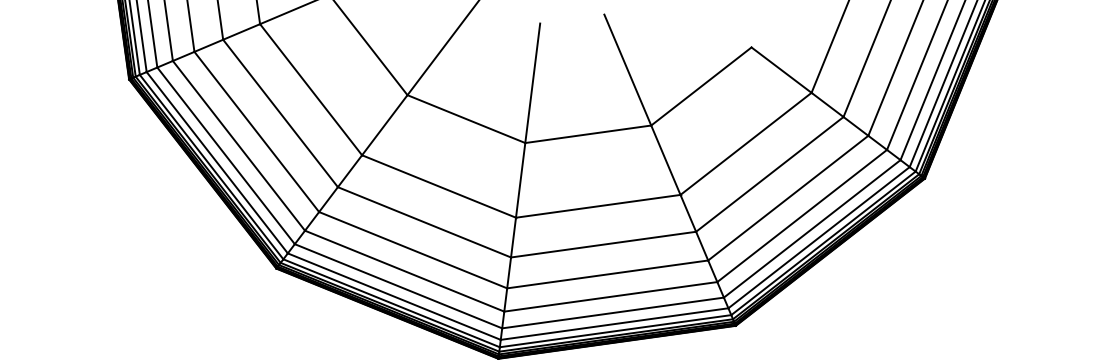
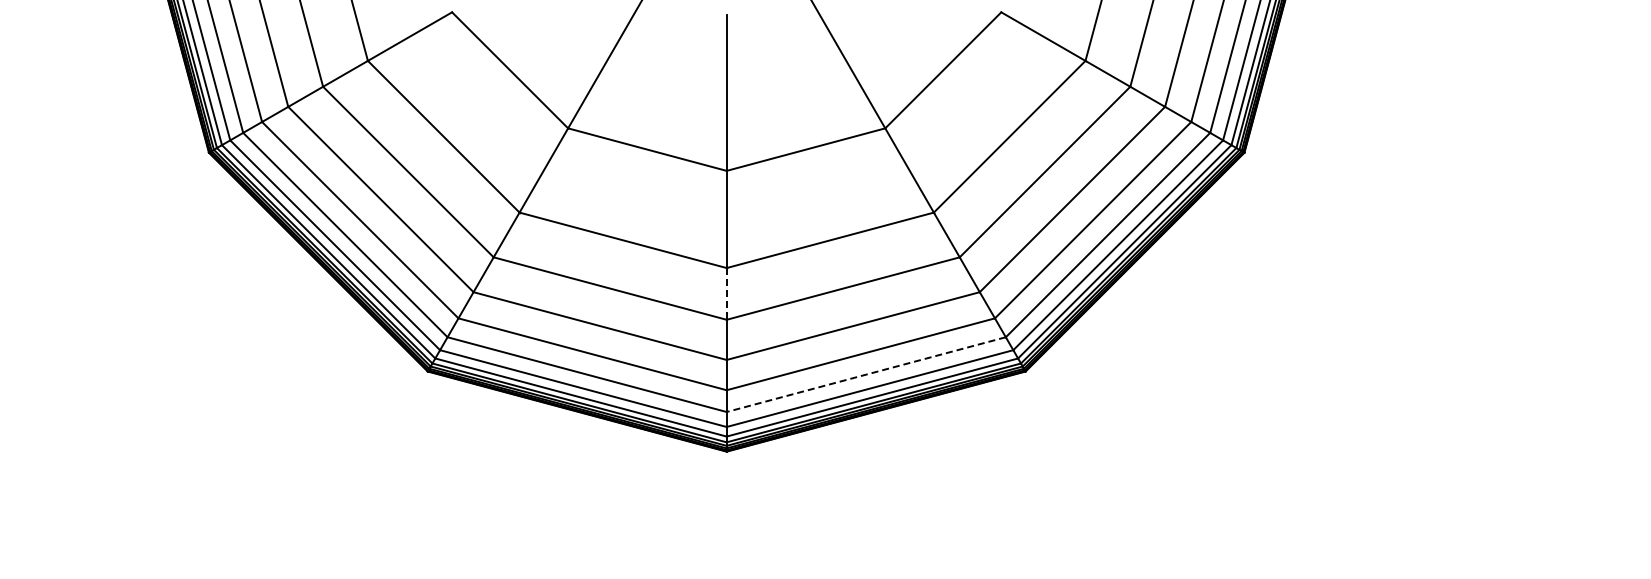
line: (513, 237) -> (726, 293), solid -> dashed
line: (612, 312) -> (865, 374), solid -> dashed

